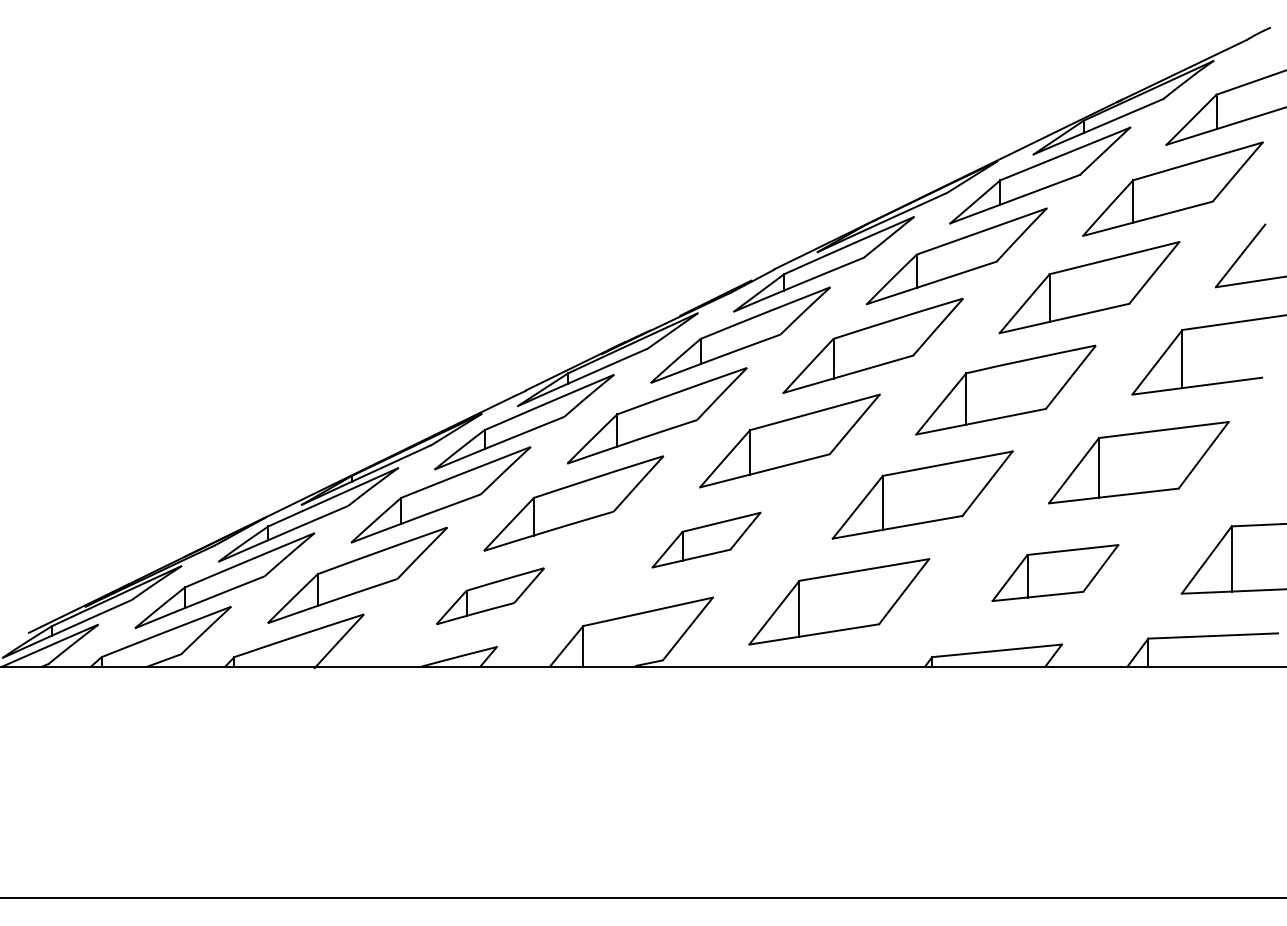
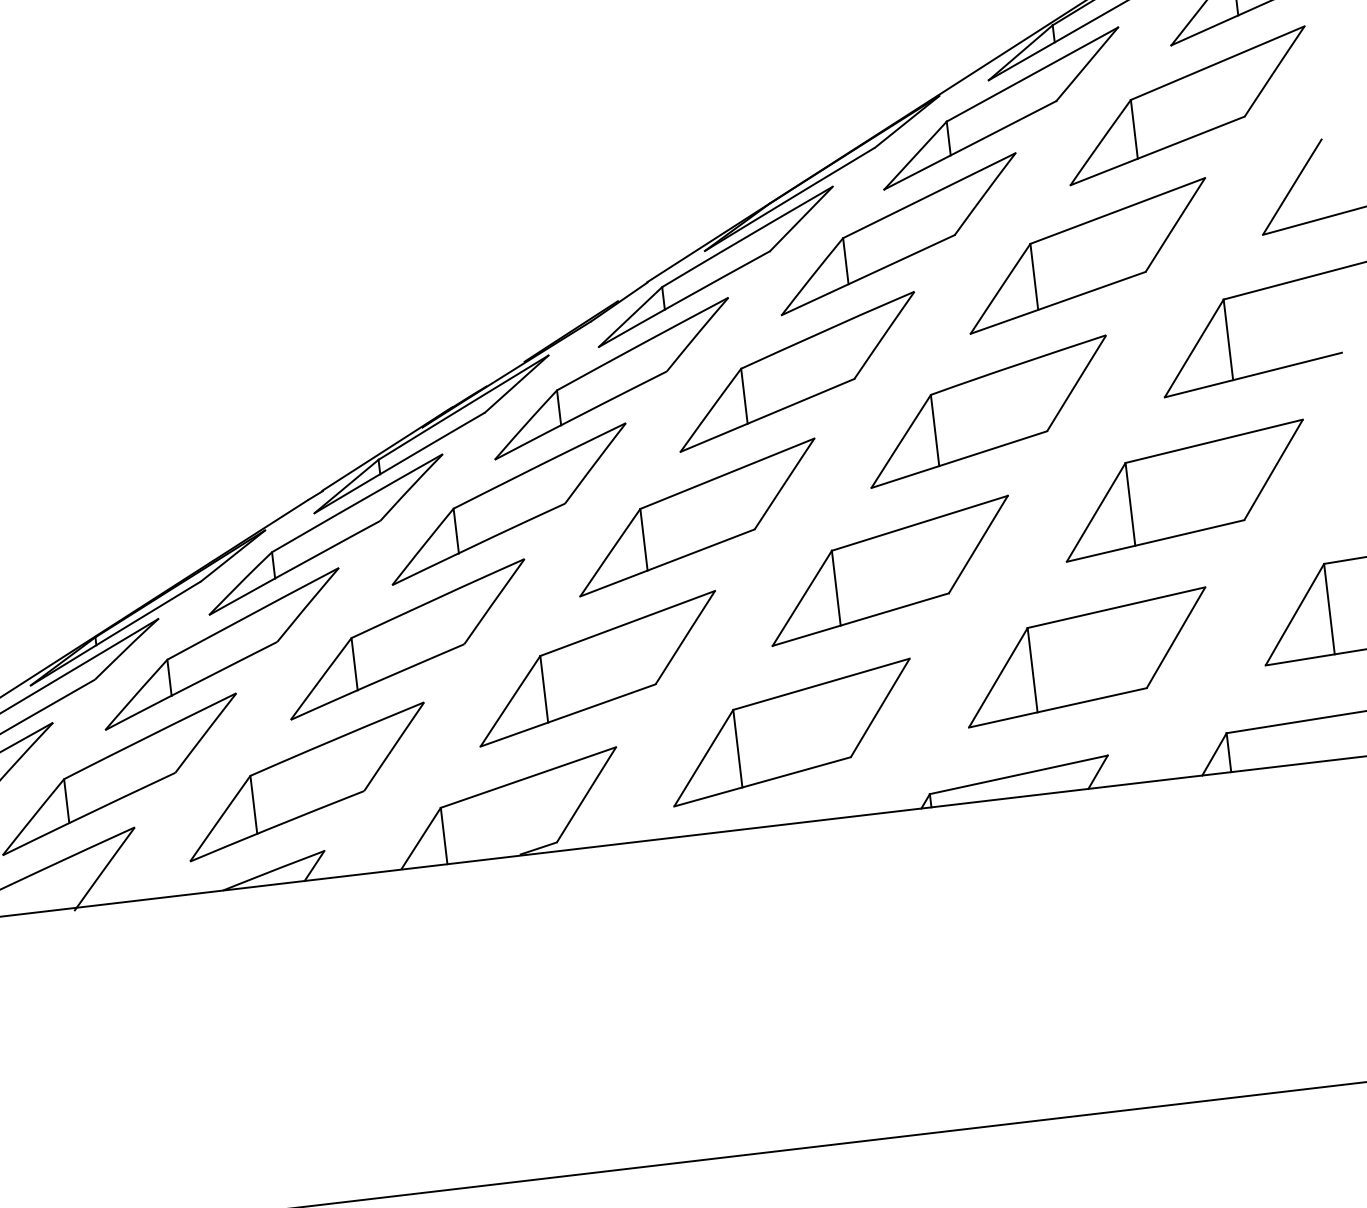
part: (706, 539) -> (597, 667), size x1.67
part: (1055, 572) -> (1087, 656), size x1.43
part: (490, 595) -> (307, 780), size x1.67

